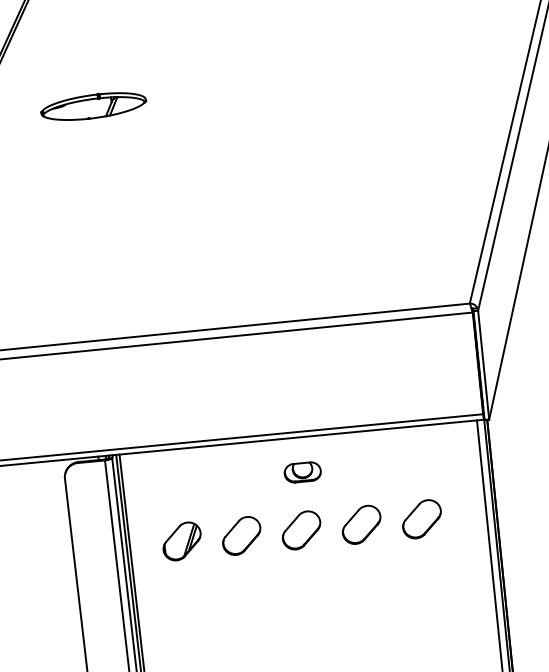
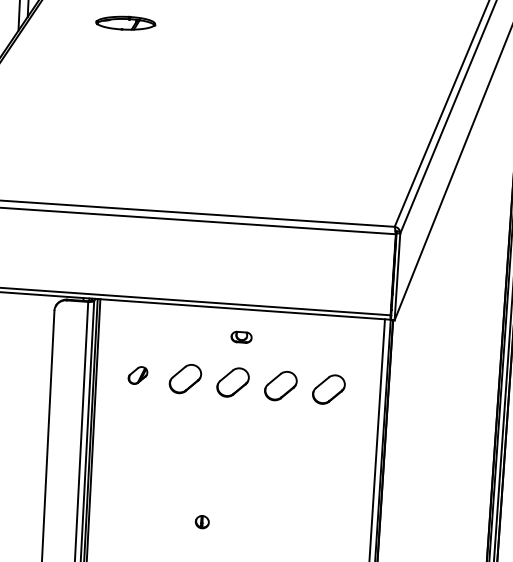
part: (93, 107) -> (125, 23), size x0.7
part: (302, 472) -> (241, 337), size x0.7
part: (181, 541) -> (137, 375), size x0.6

